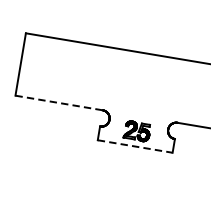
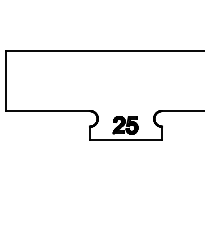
line: (59, 103) -> (48, 111), dashed -> solid
line: (135, 146) -> (126, 139), dashed -> solid

